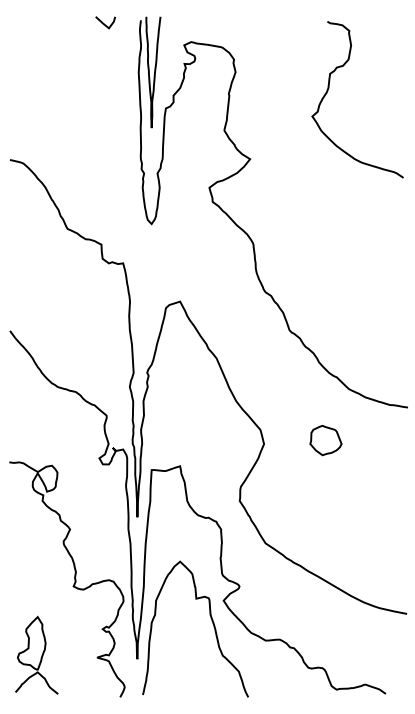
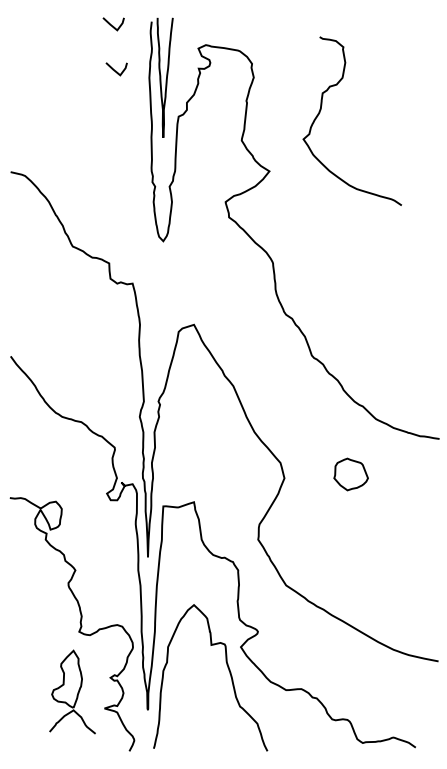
line: (108, 65) -> (116, 70), added
curve: (329, 89) -> (321, 110), moved
part: (36, 654) -> (72, 691), moved

